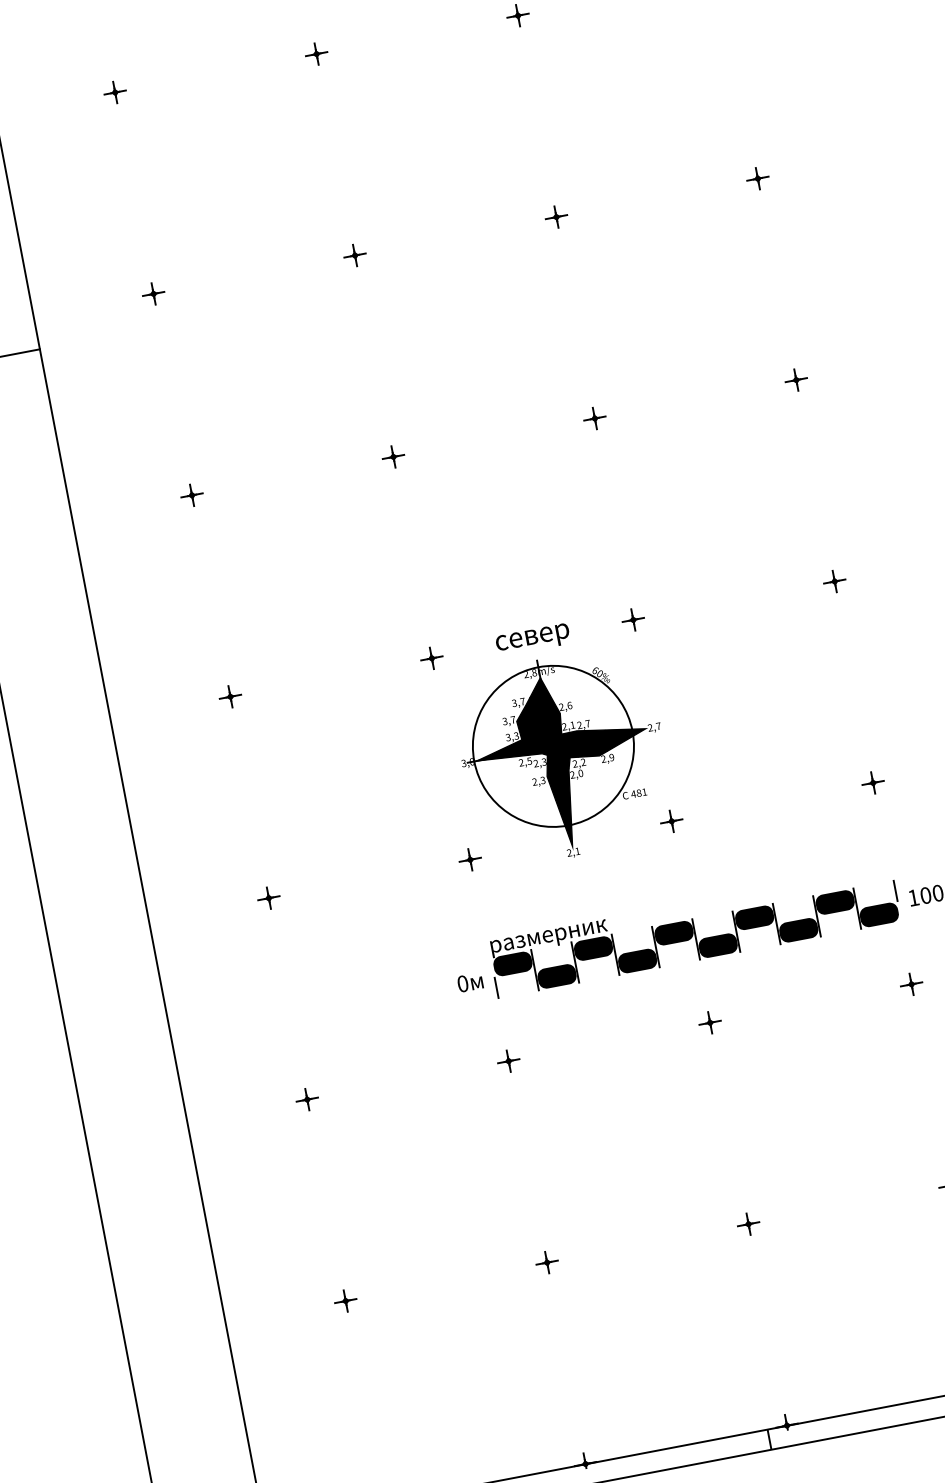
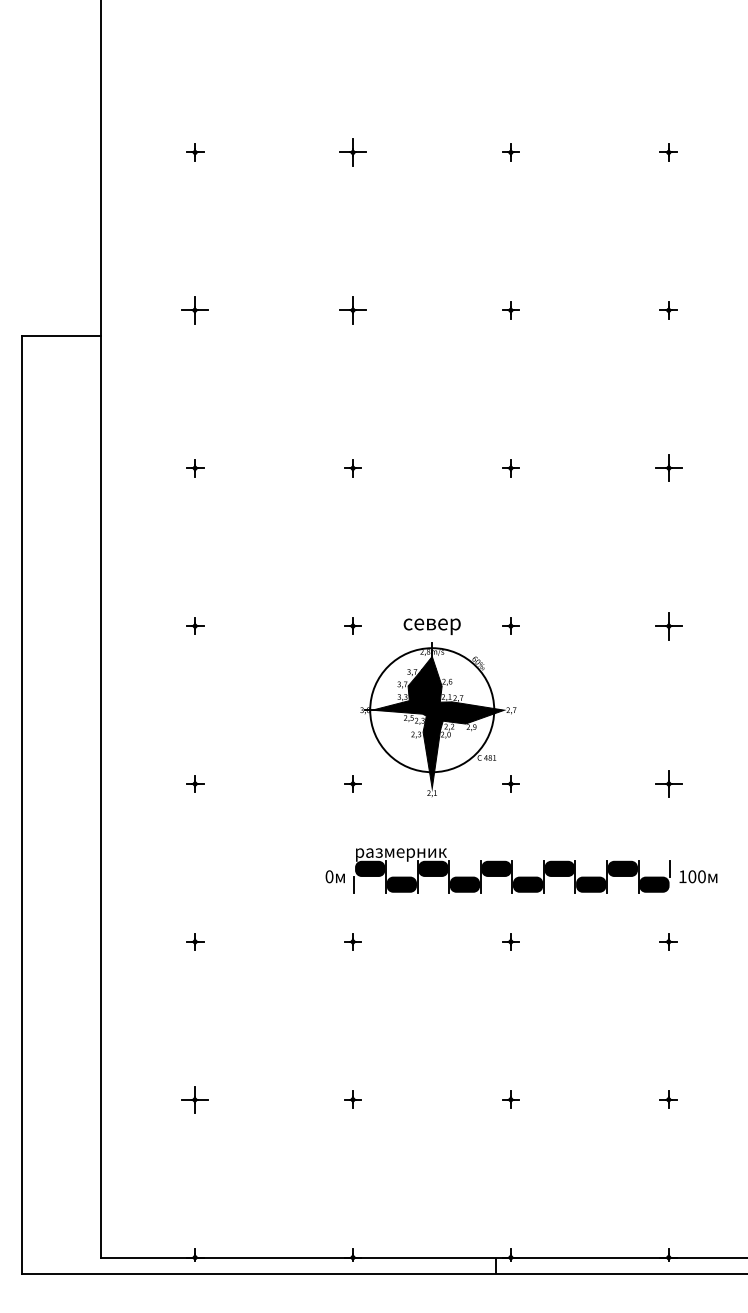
part: (315, 54) -> (352, 152), size x1.6
part: (354, 255) -> (352, 310), size x1.6
part: (154, 294) -> (195, 310), size x1.6
part: (796, 380) -> (668, 468), size x1.6
part: (834, 580) -> (668, 625), size x1.6
part: (872, 782) -> (668, 783), size x1.6
part: (346, 1300) -> (195, 1099), size x1.6

